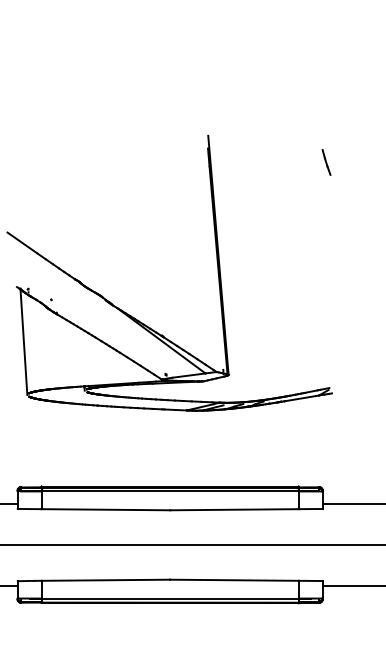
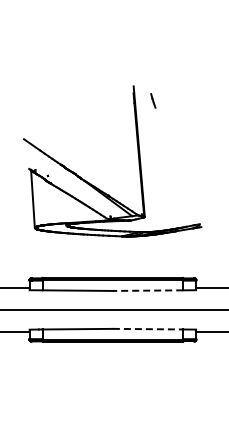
line: (326, 161) -> (153, 100), moved
line: (233, 509) -> (147, 290), solid -> dashed
line: (235, 580) -> (148, 329), solid -> dashed

